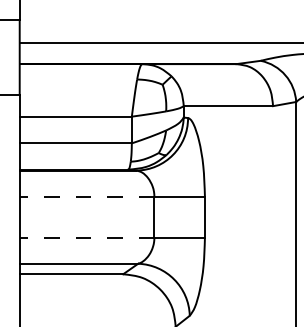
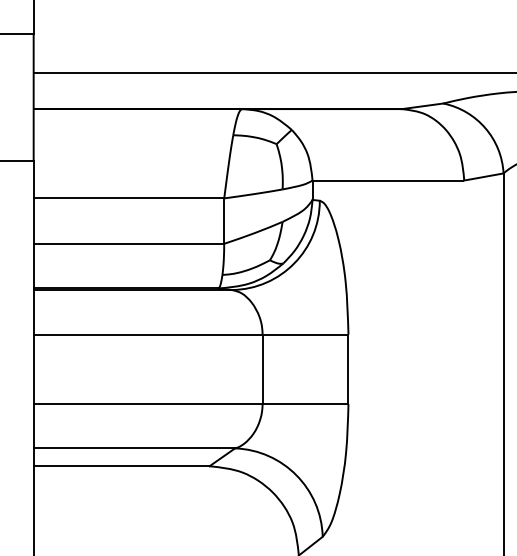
line: (86, 196) -> (147, 334), dashed -> solid
line: (86, 237) -> (147, 403), dashed -> solid

